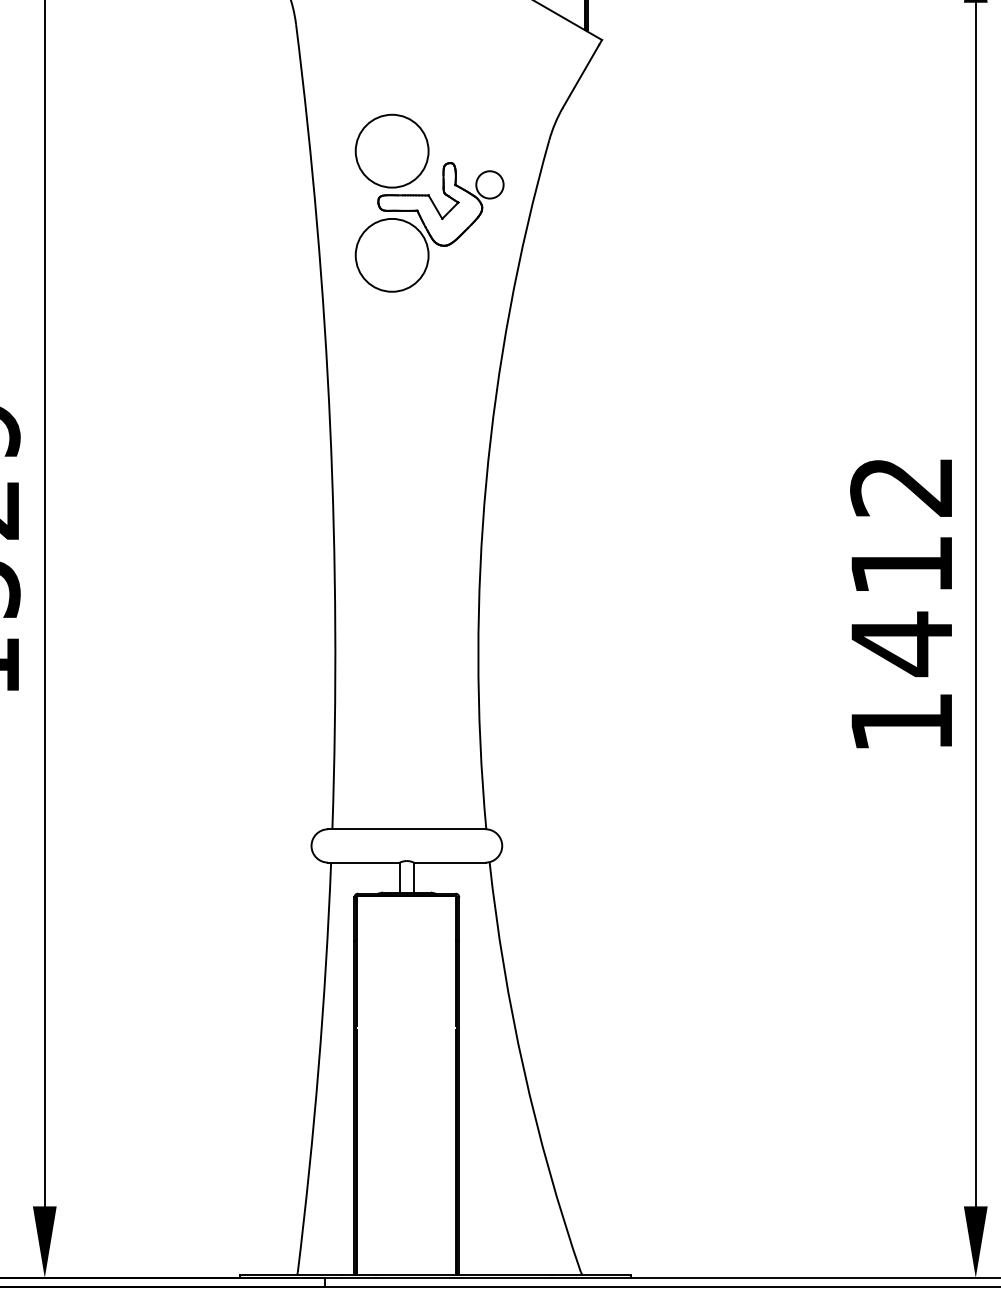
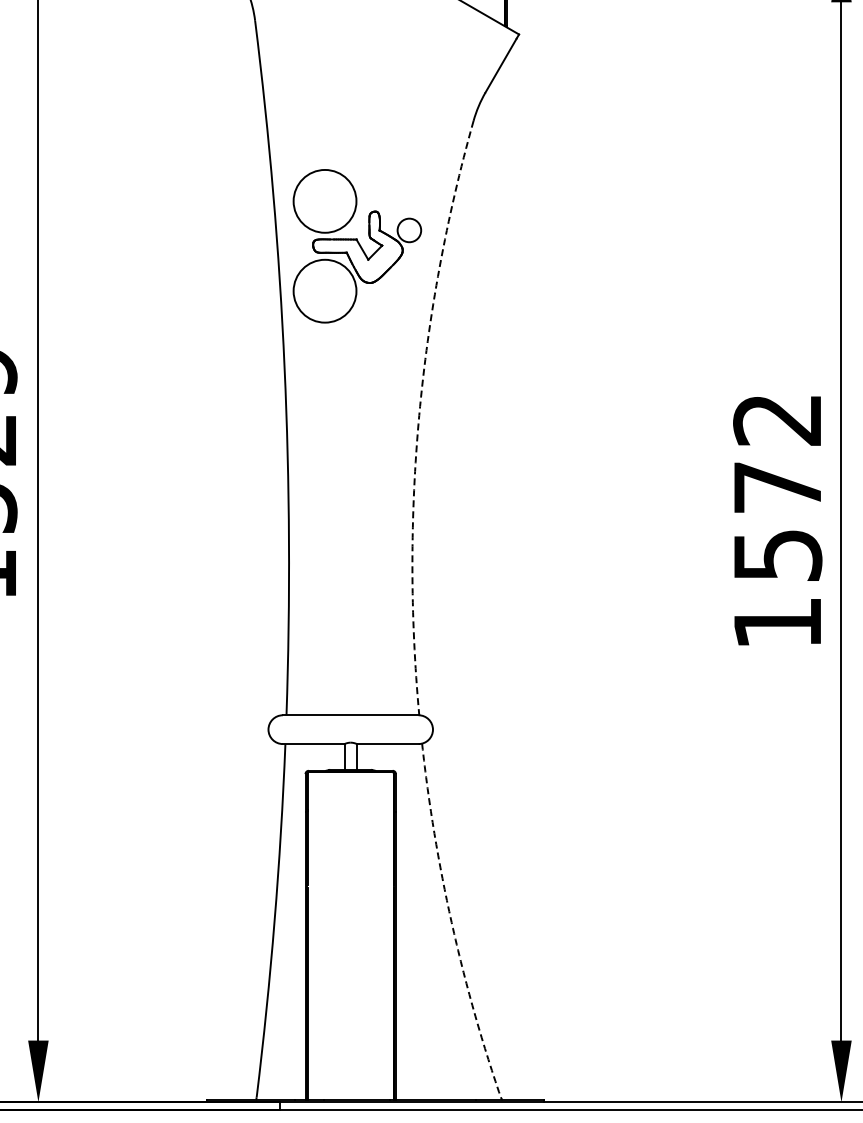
part: (429, 203) -> (357, 246), moved
arc: (486, 481) -> (419, 415), solid -> dashed
text: (902, 605) -> (778, 522), 1412 -> 1572
arc: (523, 1069) -> (451, 922), solid -> dashed

